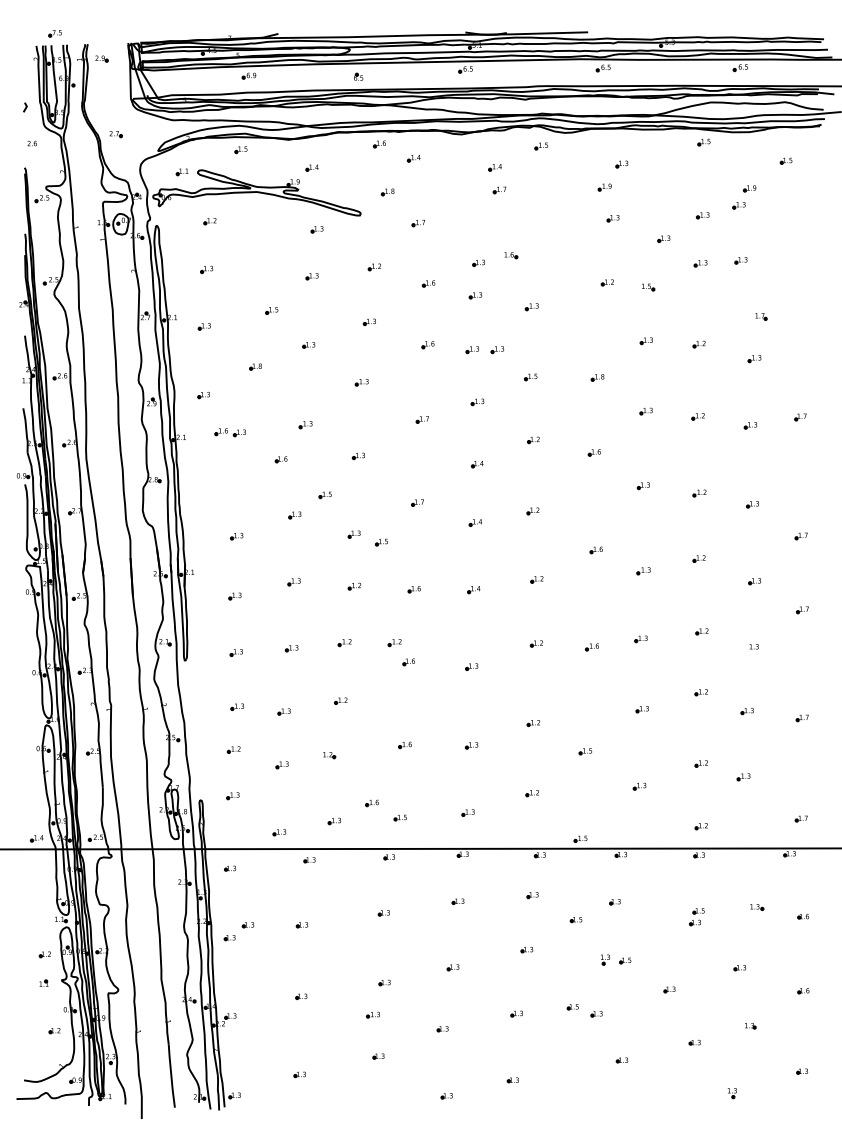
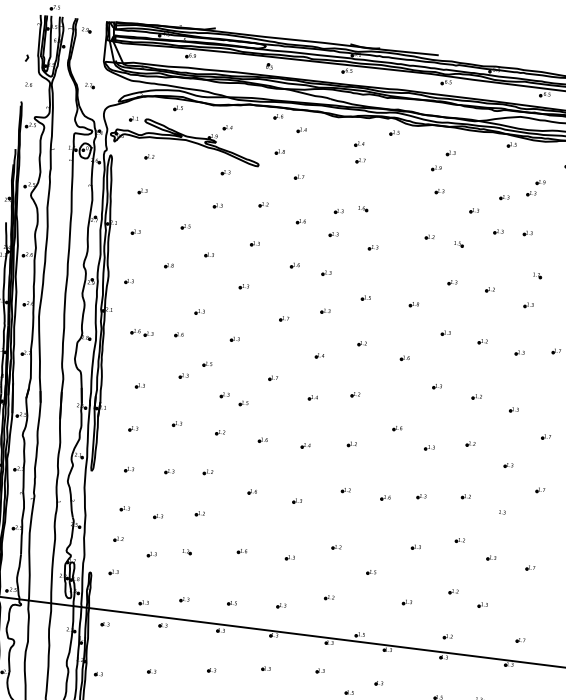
part: (496, 350) -> (343, 275), removed
part: (229, 432) -> (141, 332), moved
part: (394, 643) -> (243, 477), removed
part: (371, 803) -> (212, 590), removed
part: (247, 925) -> (112, 666), removed

